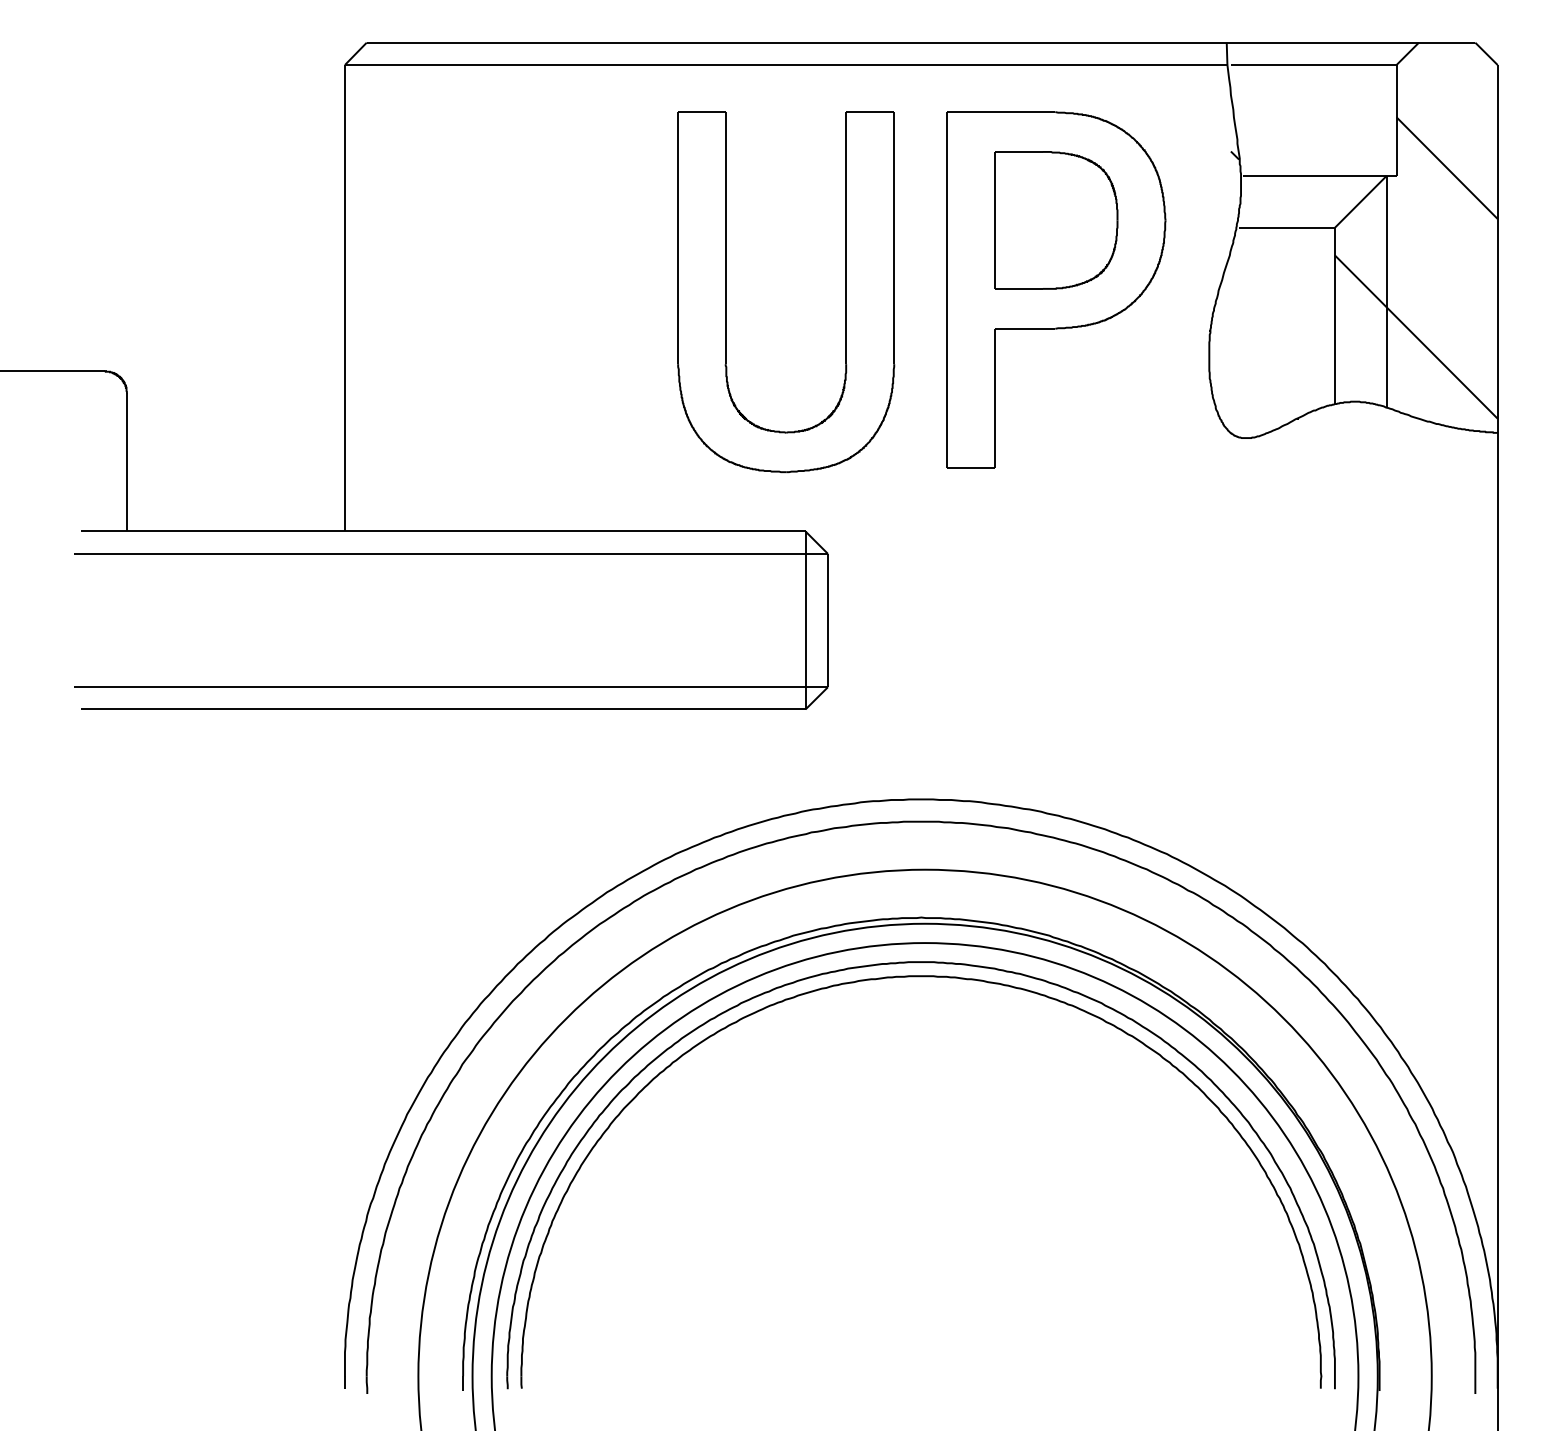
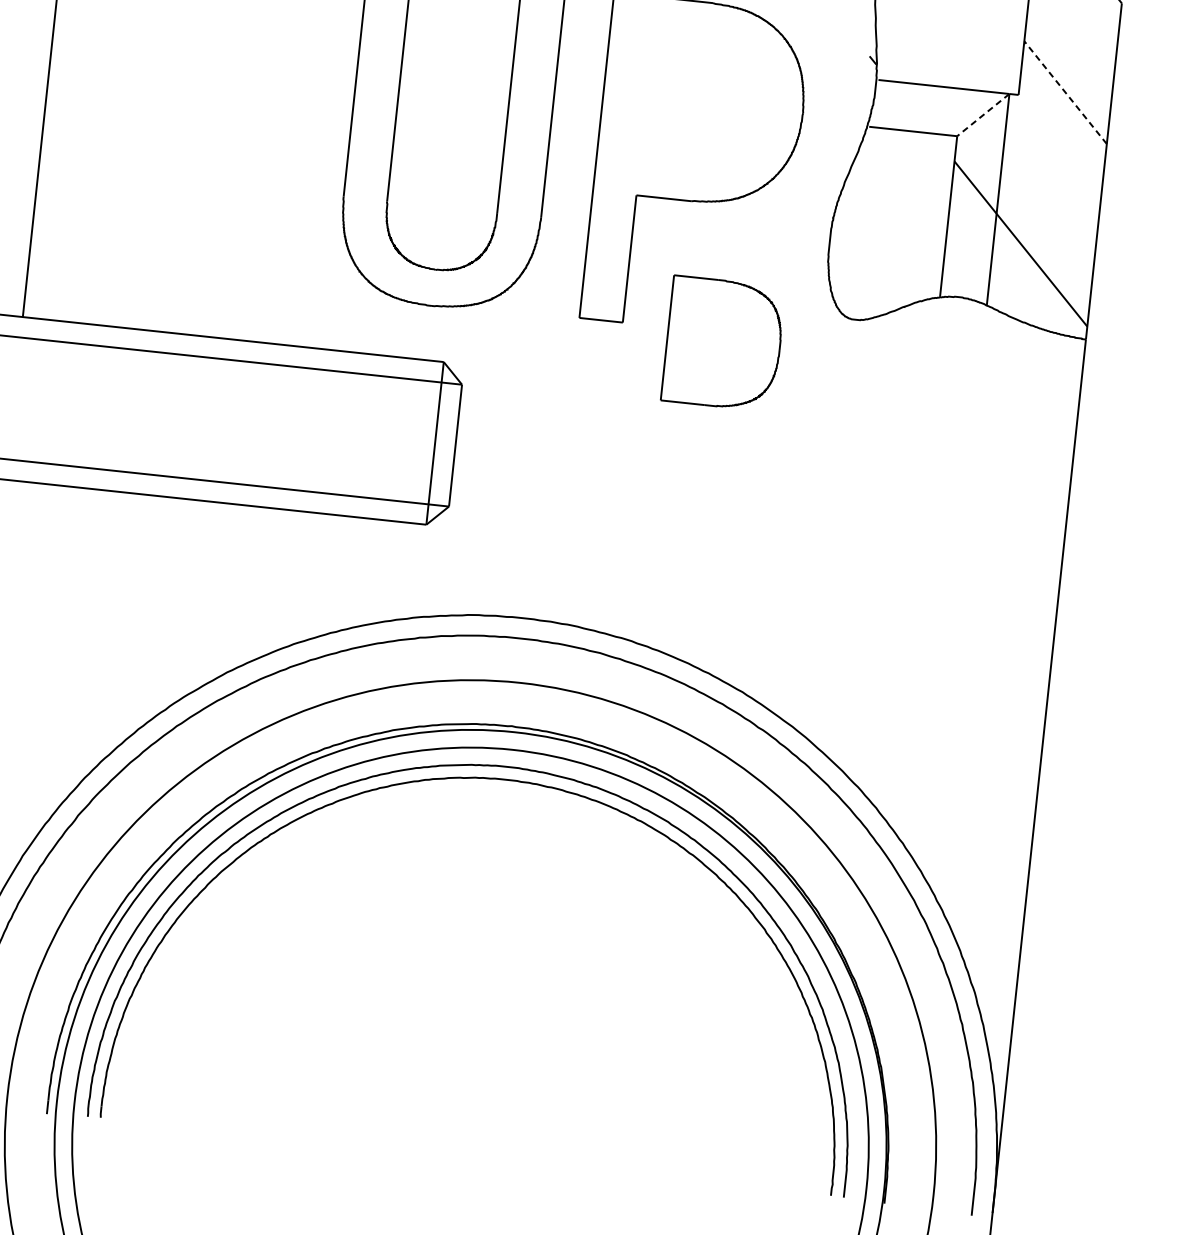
line: (1447, 168) -> (1065, 93), solid -> dashed
line: (1360, 201) -> (983, 114), solid -> dashed
part: (1056, 220) -> (723, 343), moved

